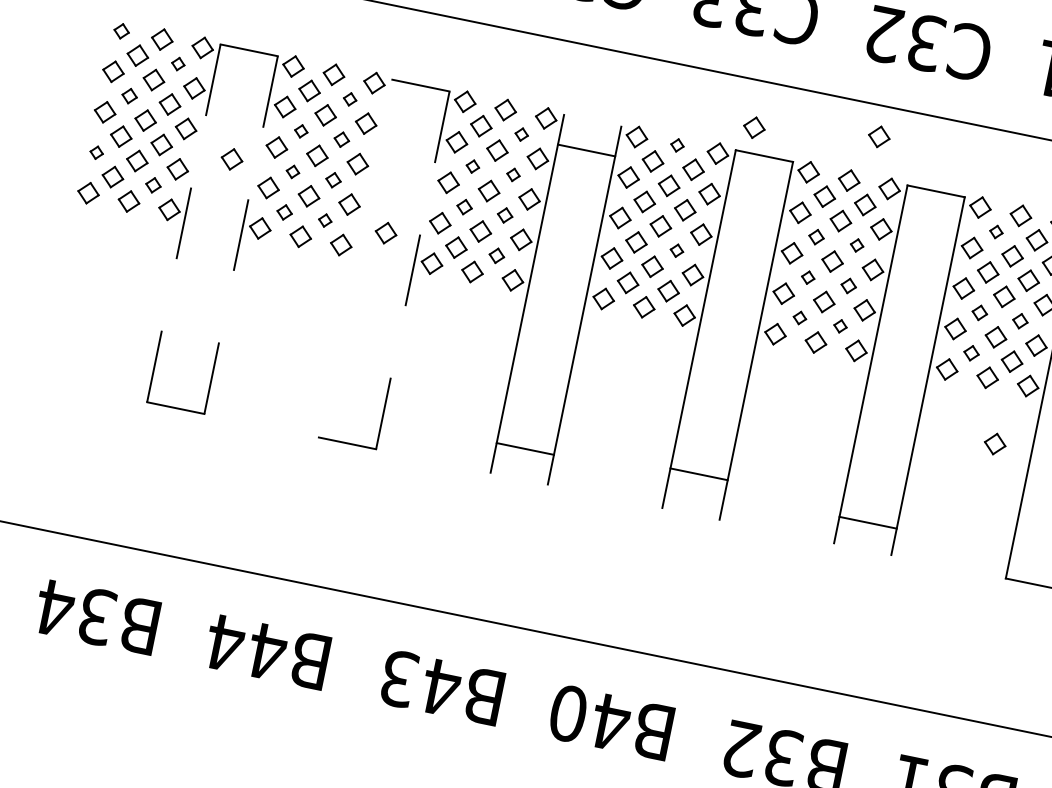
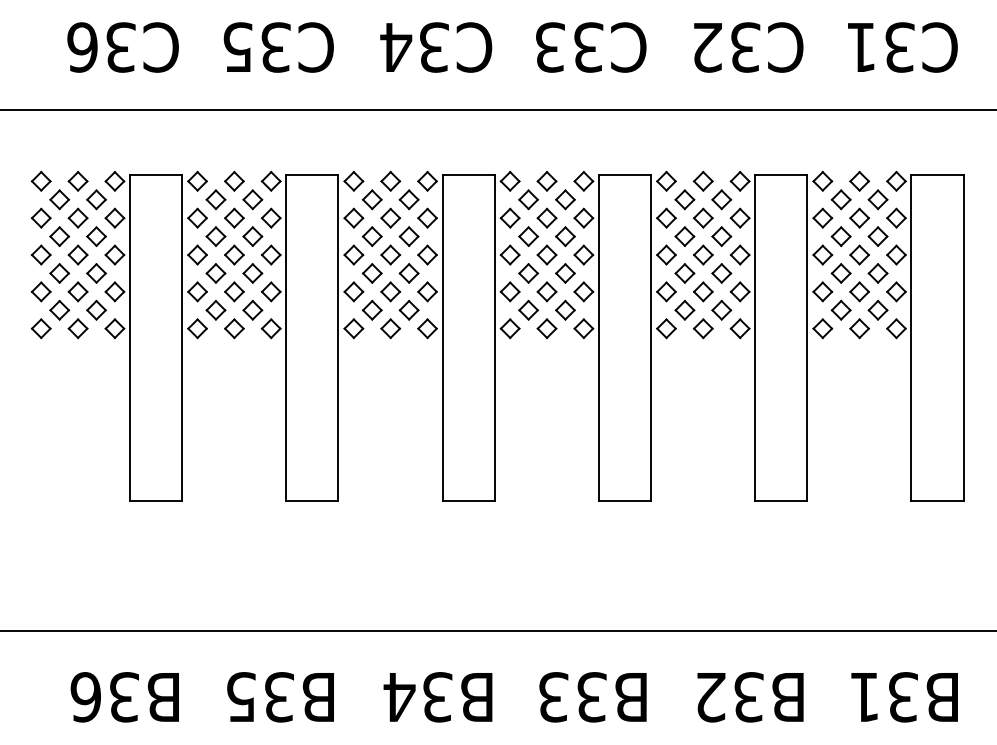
part: (120, 31) -> (40, 181), size x1.43
part: (178, 63) -> (96, 199), size x1.67
part: (129, 96) -> (59, 236), size x1.43
part: (349, 98) -> (252, 199), size x1.67
part: (753, 126) -> (610, 151), removed
part: (300, 131) -> (215, 236), size x1.67
part: (521, 134) -> (408, 199), size x1.67
part: (879, 136) -> (721, 137), removed
part: (341, 139) -> (252, 236), size x1.43
part: (676, 145) -> (546, 181), size x1.67
line: (586, 150) -> (468, 175), moved
part: (96, 152) -> (40, 291), size x1.67
part: (232, 159) -> (160, 273), removed
part: (472, 166) -> (371, 236), size x1.67
part: (292, 171) -> (215, 273), size x1.67
part: (512, 174) -> (408, 236), size x1.67
part: (333, 180) -> (252, 273), size x1.43
part: (153, 184) -> (96, 309), size x1.43
part: (463, 207) -> (371, 273), size x1.43
part: (284, 212) -> (215, 310), size x1.43
part: (504, 215) -> (408, 273), size x1.43
part: (324, 219) -> (252, 309), size x1.67
line: (183, 222) -> (129, 337), dashed -> solid
part: (995, 231) -> (840, 199), size x1.67
part: (385, 232) -> (307, 309), removed
line: (241, 234) -> (182, 337), dashed -> solid
part: (816, 236) -> (684, 236), size x1.43
part: (856, 245) -> (721, 236), size x1.67
part: (676, 250) -> (565, 273), size x1.67
part: (496, 254) -> (408, 309), size x1.43
line: (356, 258) -> (286, 337), added
line: (413, 269) -> (338, 337), dashed -> solid
part: (807, 277) -> (684, 273), size x1.67
part: (848, 285) -> (721, 273), size x1.43
part: (979, 312) -> (840, 273), size x1.43
part: (799, 317) -> (684, 309), size x1.67
part: (1019, 321) -> (877, 273), size x1.43
part: (840, 325) -> (721, 309), size x1.67
part: (971, 352) -> (840, 309), size x1.43
part: (994, 444) -> (877, 385), removed
line: (525, 448) -> (468, 500), moved
line: (698, 473) -> (624, 500), moved
line: (868, 522) -> (781, 500), moved
text: (55, 608) -> (86, 697), B34 -> B36
text: (246, 647) -> (260, 697), B44 -> B35
text: (419, 683) -> (418, 697), B43 -> B34
text: (590, 718) -> (573, 697), B40 -> B33

